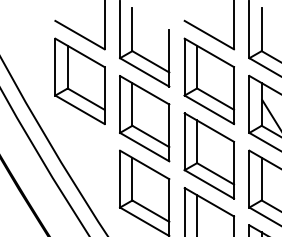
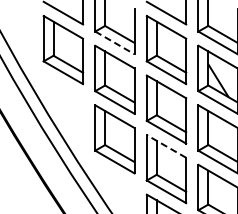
line: (144, 71) -> (114, 42), solid -> dashed
line: (209, 202) -> (166, 146), solid -> dashed

